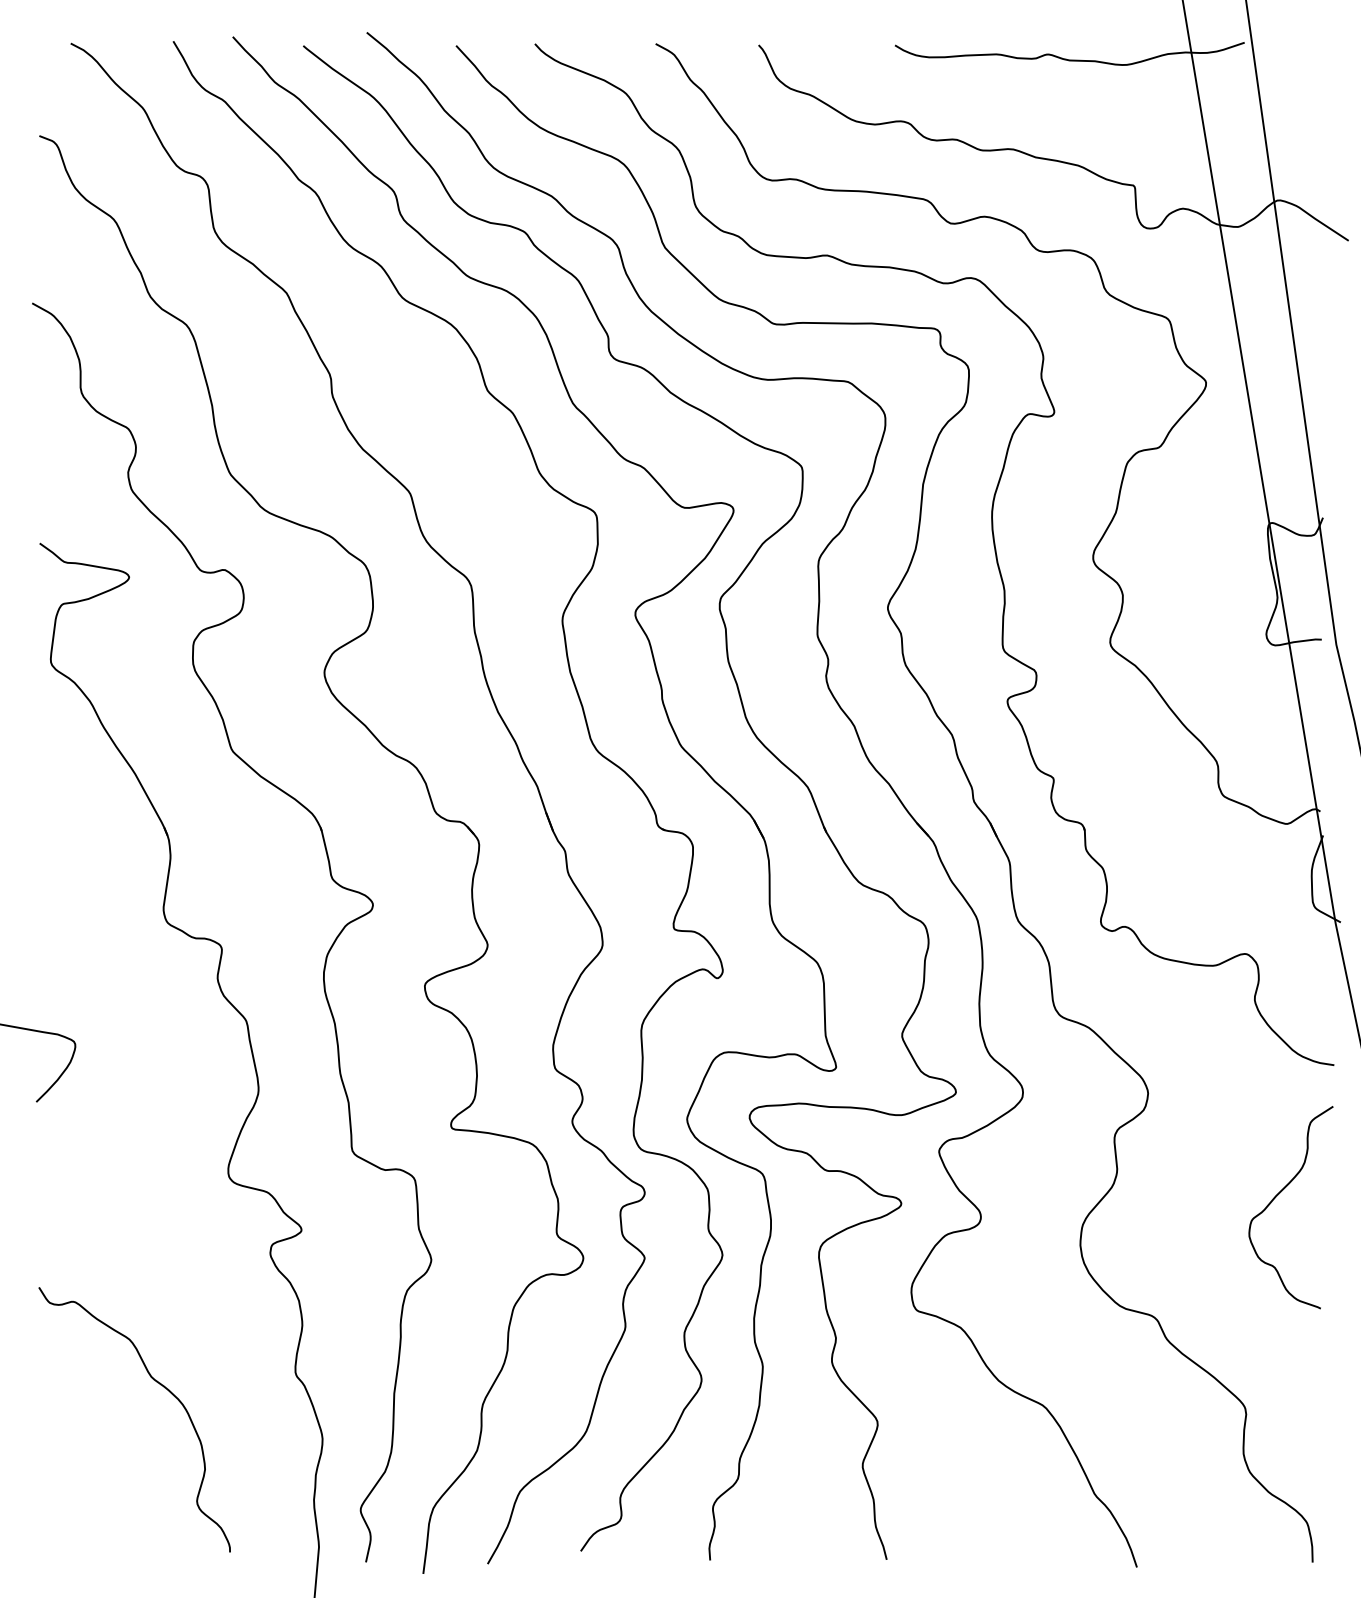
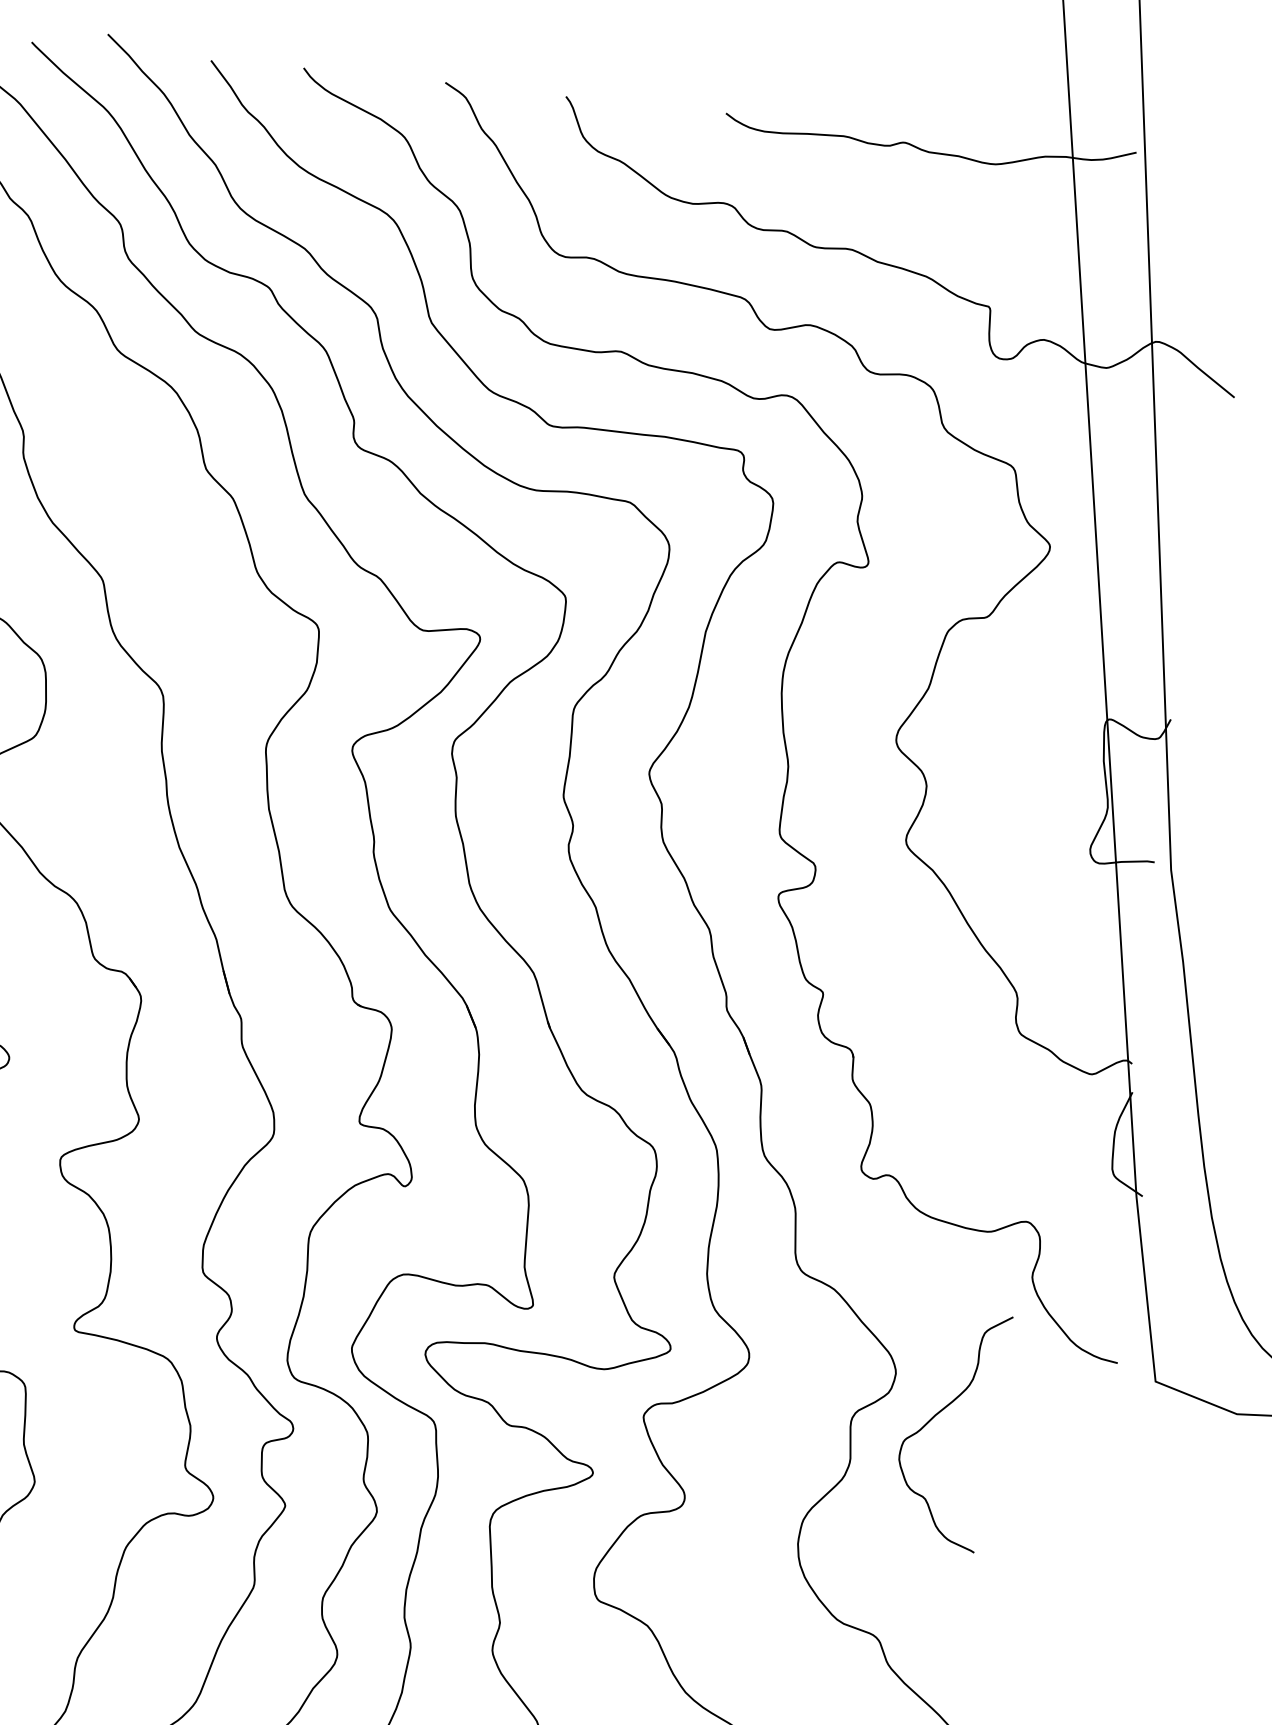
curve: (1278, 1195) -> (938, 1414), moved

